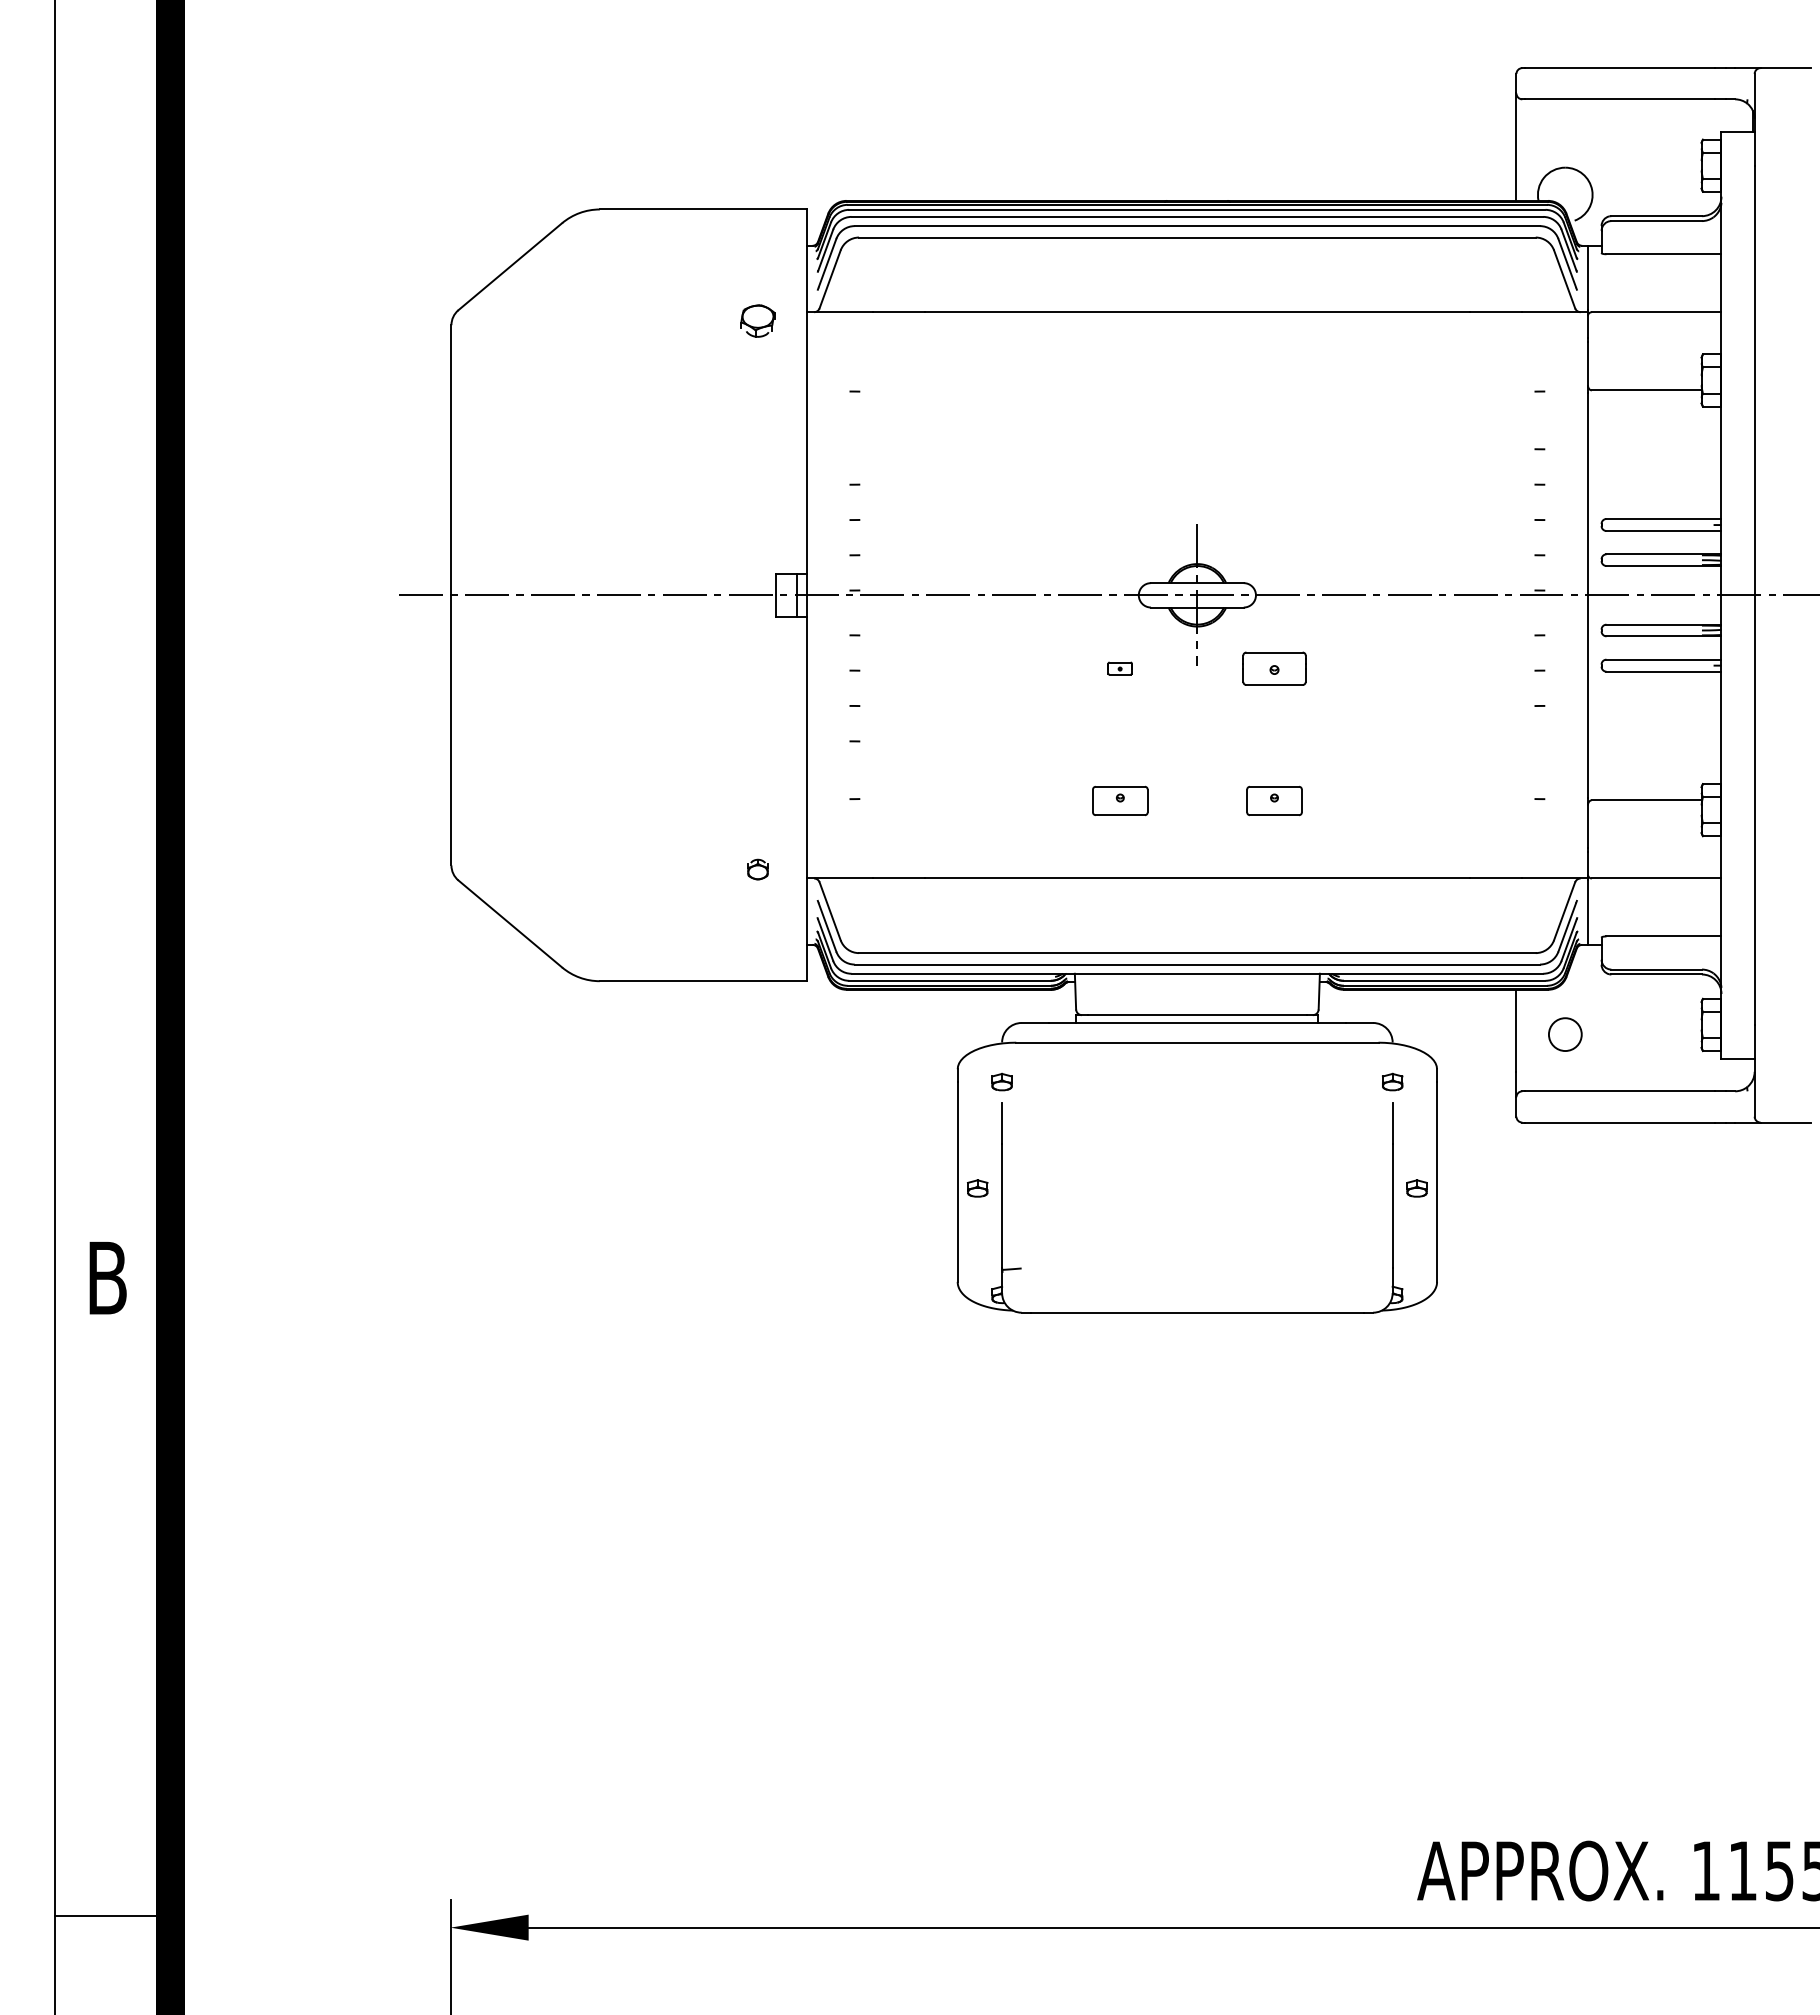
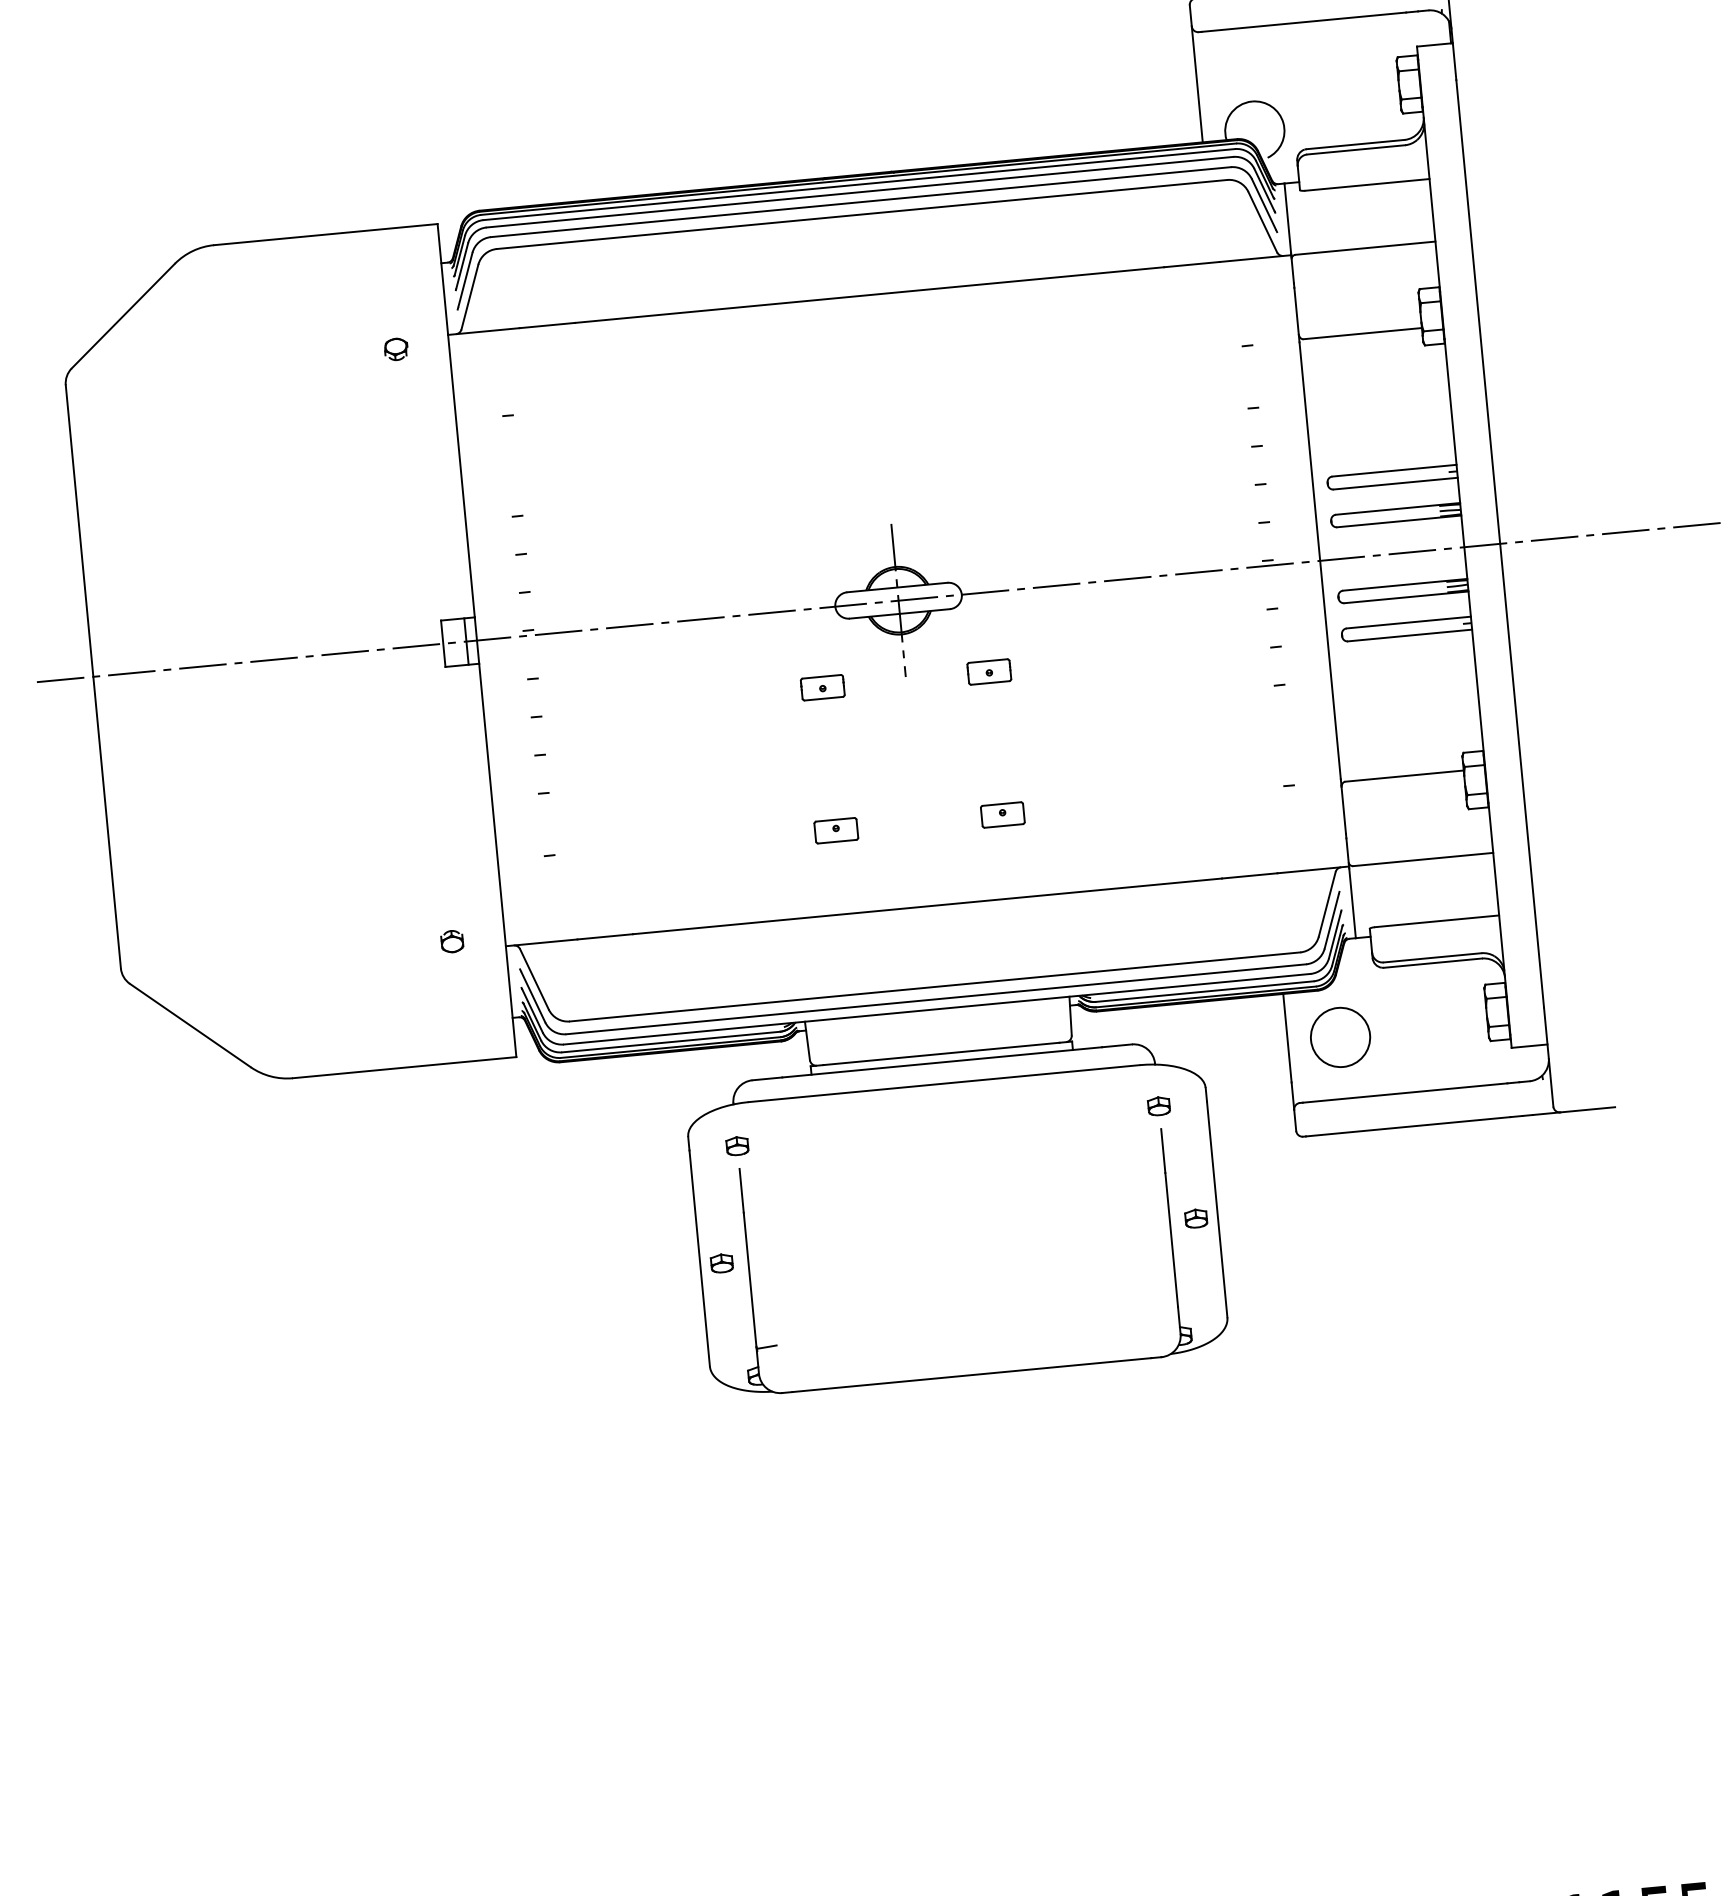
part: (757, 320) -> (395, 348), size x0.62
part: (1119, 668) -> (821, 687), size x1.67
part: (1274, 668) -> (989, 671), size x0.62
part: (1119, 801) -> (835, 831), size x0.71
part: (1274, 801) -> (1002, 815), size x0.71
circle: (1565, 1034) -> (1340, 1037), size x1.67

